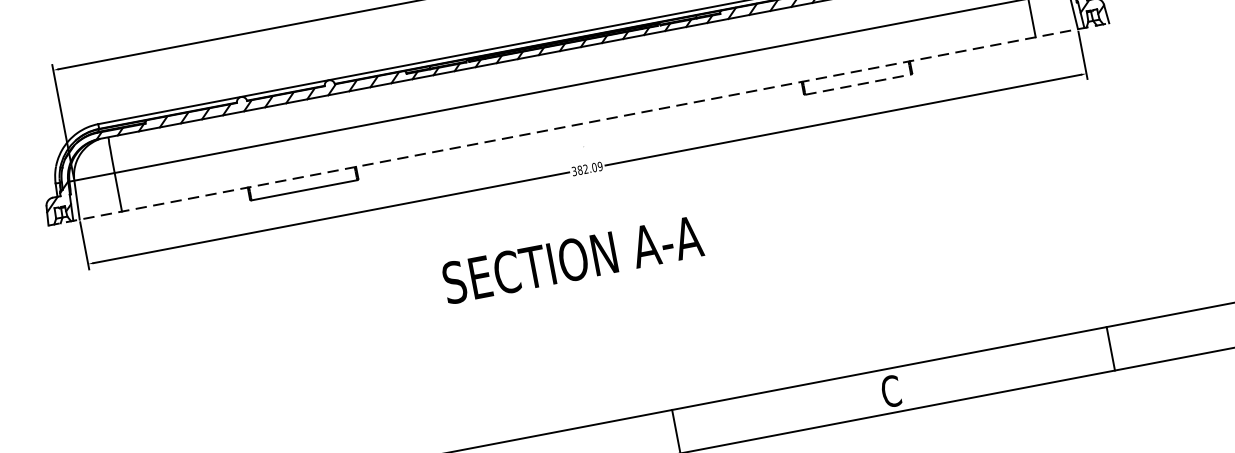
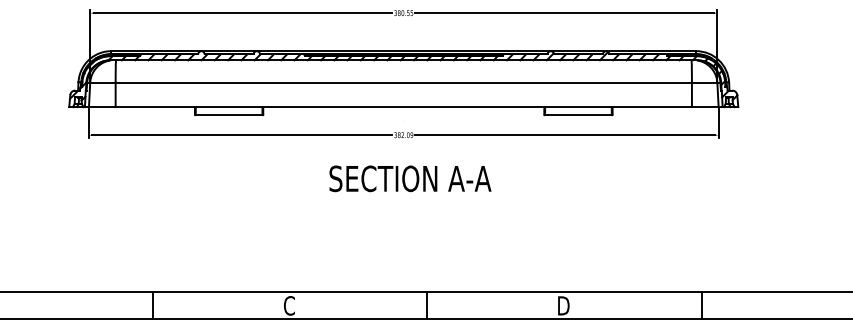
line: (858, 84) -> (578, 115), dashed -> solid
line: (578, 125) -> (403, 107), dashed -> solid
text: (572, 259) -> (410, 178), moved
text: (892, 390) -> (563, 305), C -> D

